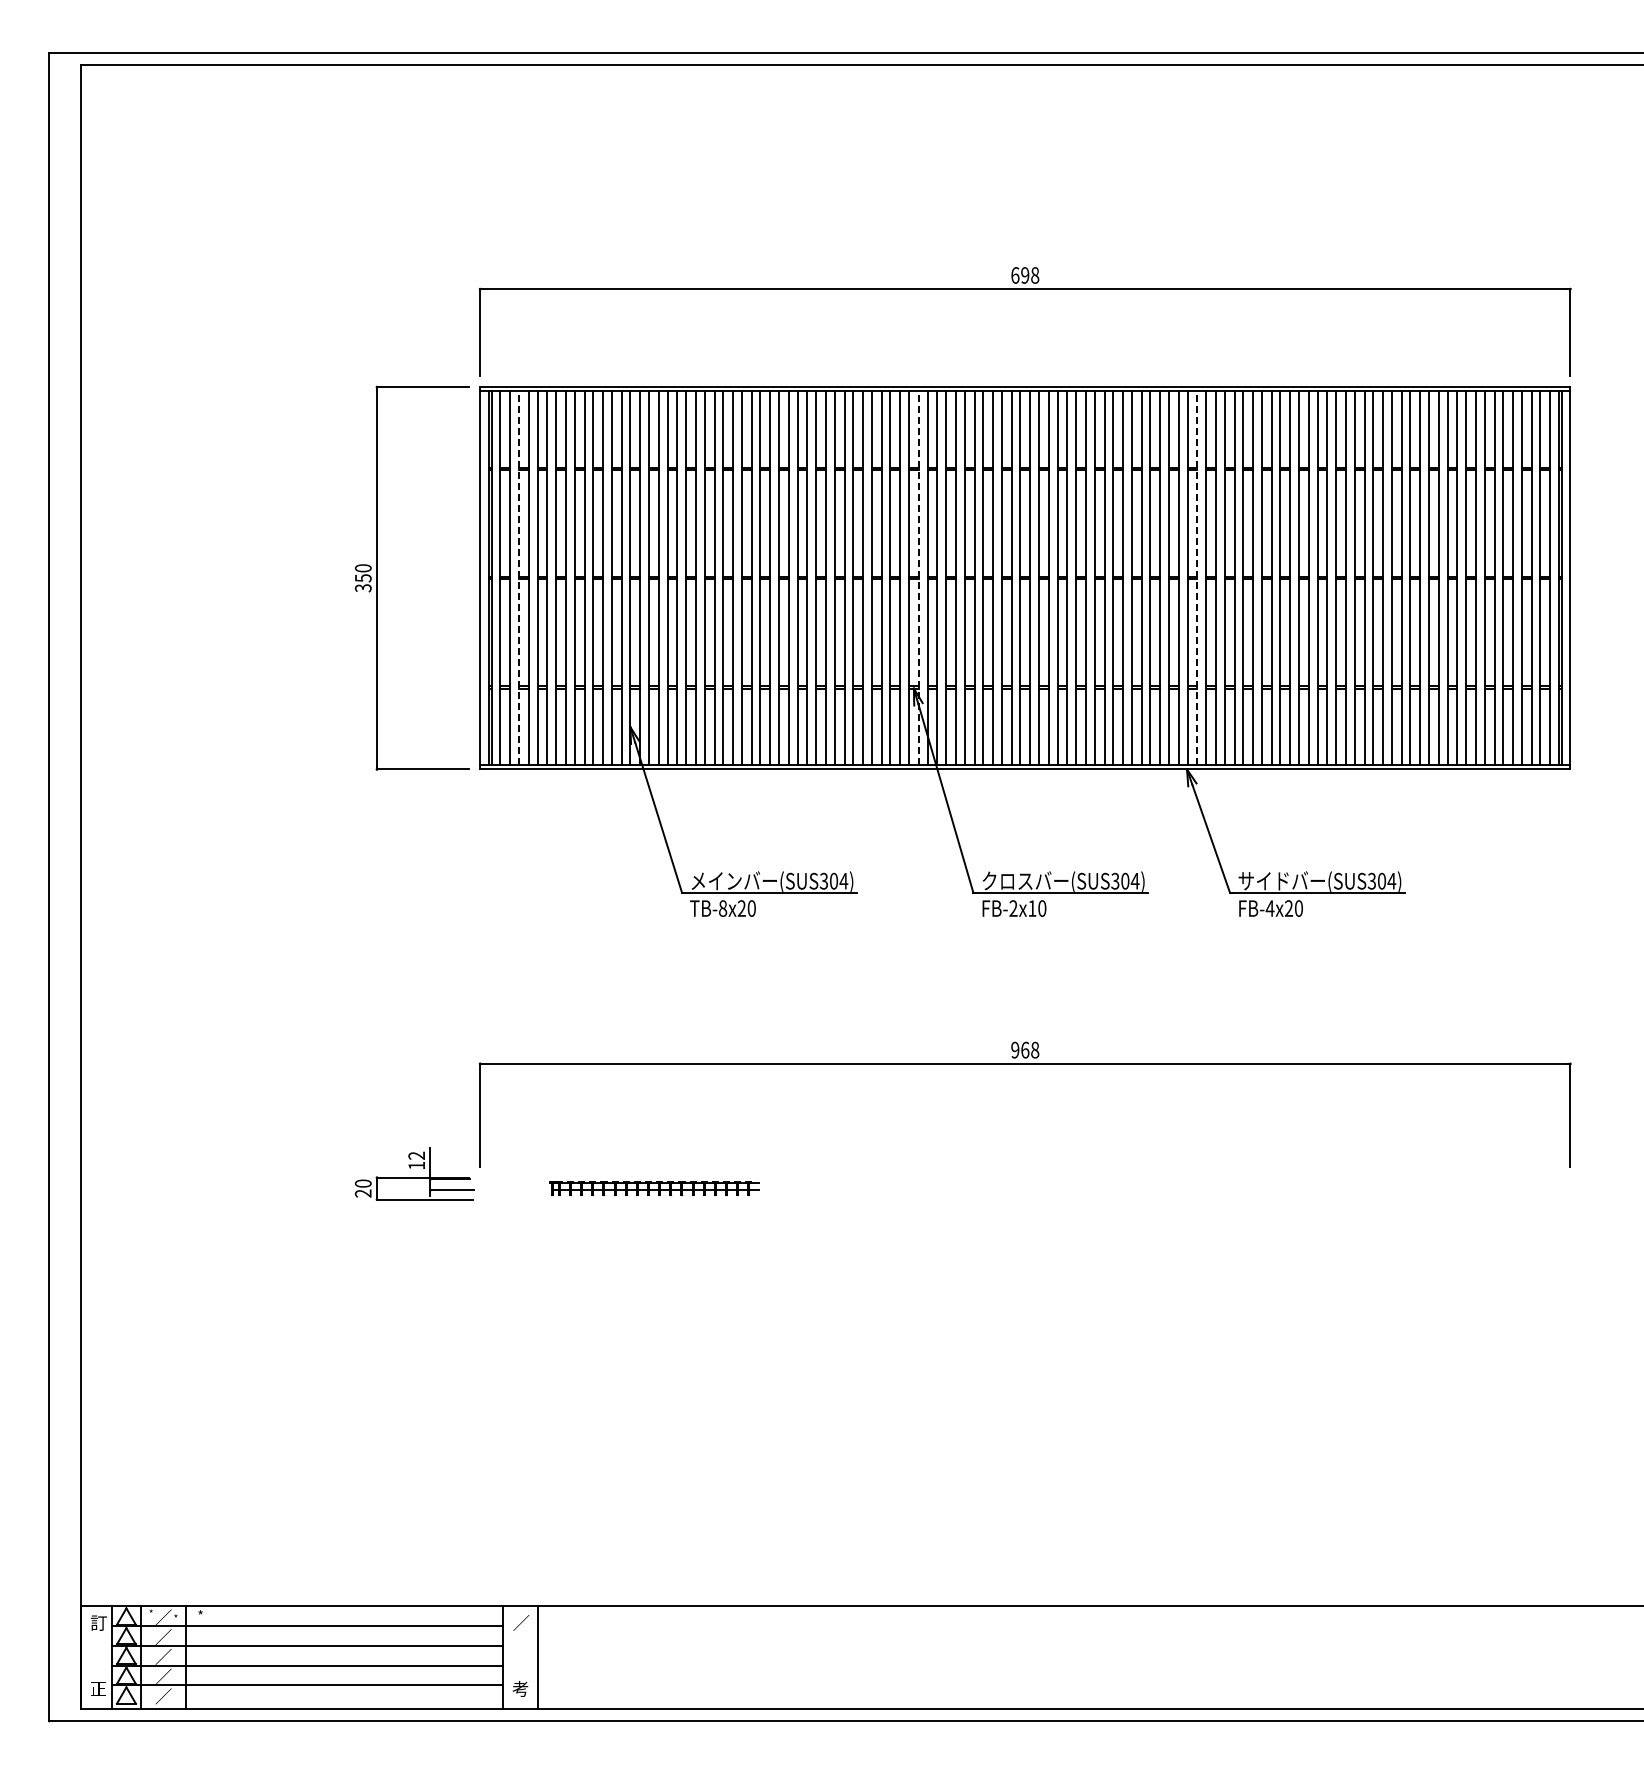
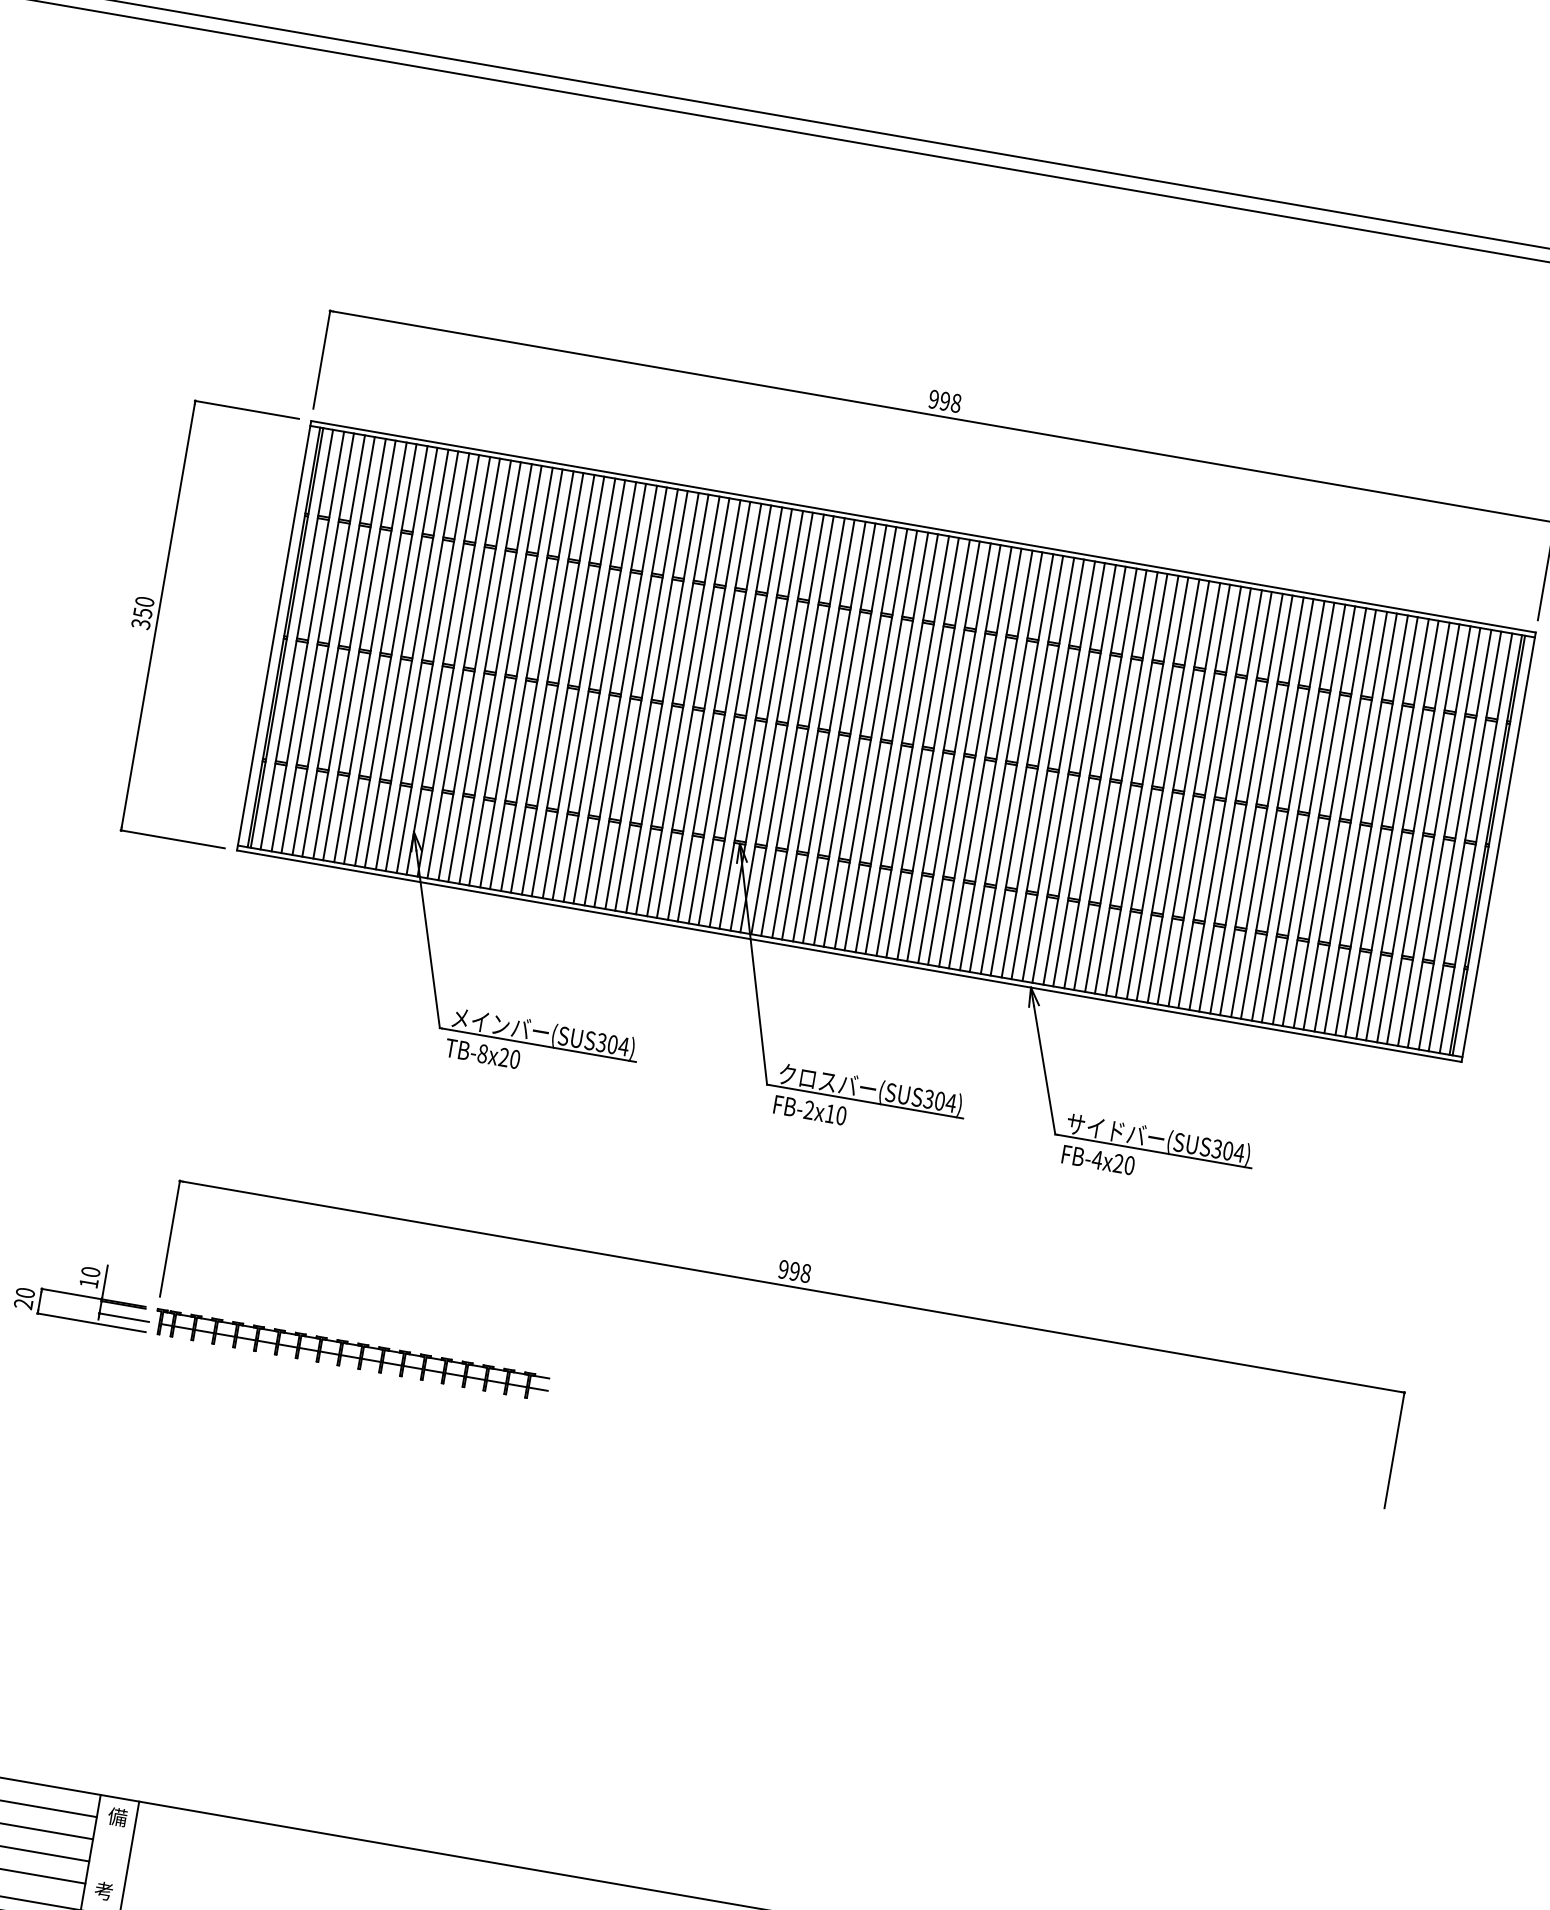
text: (1015, 275) -> (934, 399), 698 -> 998
line: (518, 578) -> (317, 643), dashed -> solid
line: (918, 578) -> (766, 721), dashed -> solid
line: (1197, 578) -> (1079, 775), dashed -> solid
text: (1025, 1049) -> (795, 1270), 968 -> 998
text: (416, 1155) -> (90, 1271), 12 -> 10
part: (654, 1188) -> (351, 1354), size x1.67
text: (521, 1622) -> (117, 1816), ／ -> 備

